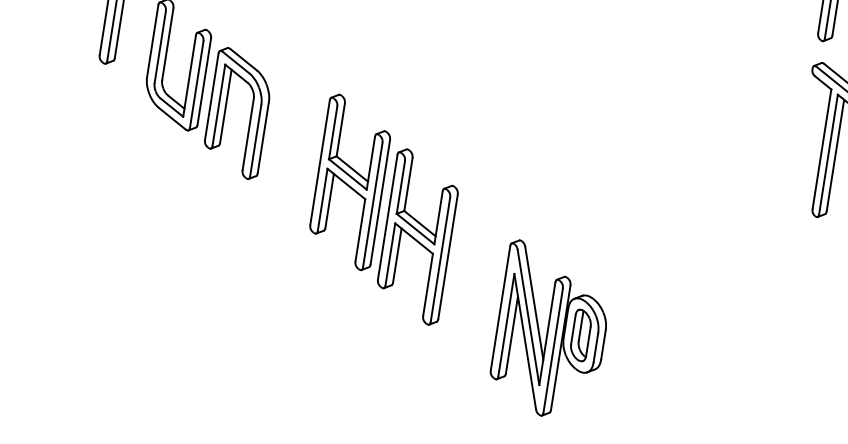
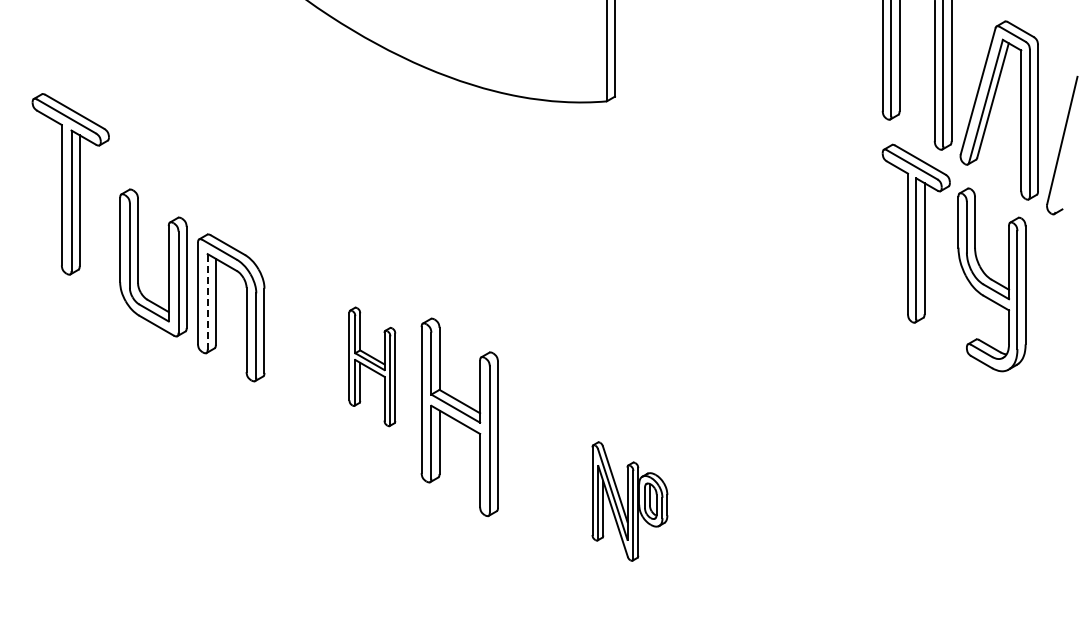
line: (218, 104) -> (207, 301), solid -> dashed
part: (350, 182) -> (372, 366), size x0.6
part: (550, 331) -> (629, 501), size x0.6

